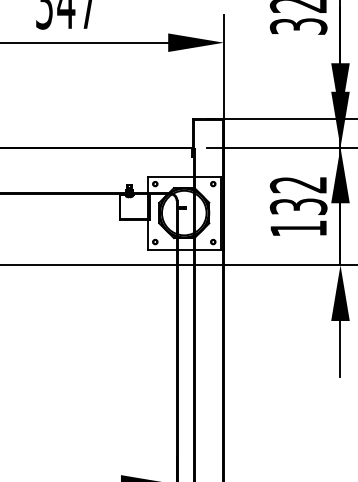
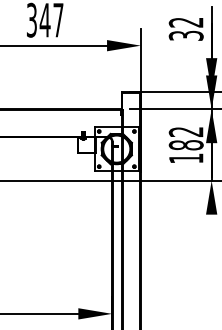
text: (297, 207) -> (185, 145), 132 -> 182
line: (340, 348) -> (211, 231), removed

